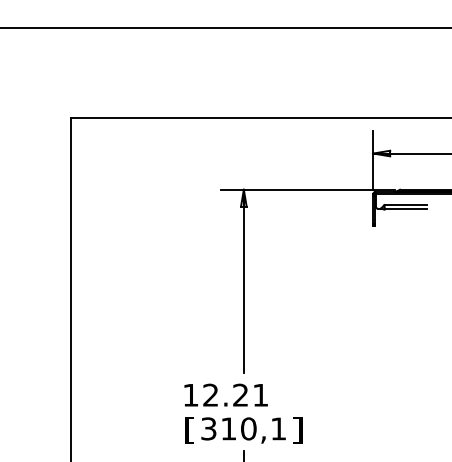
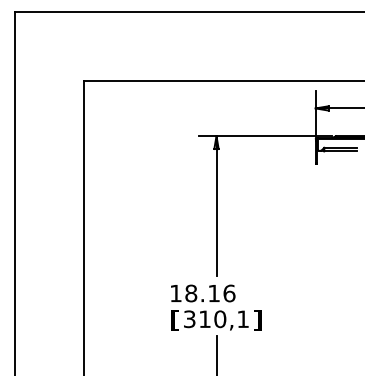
text: (236, 395) -> (210, 293), 12.21 -> 18.16

